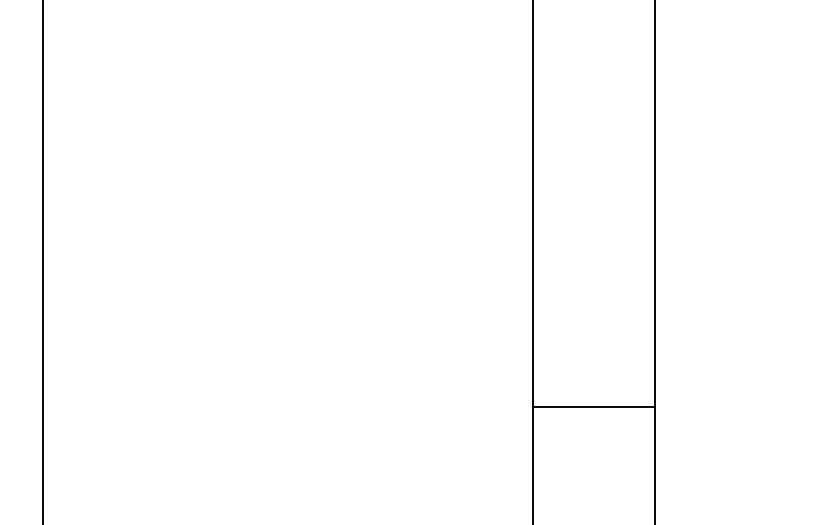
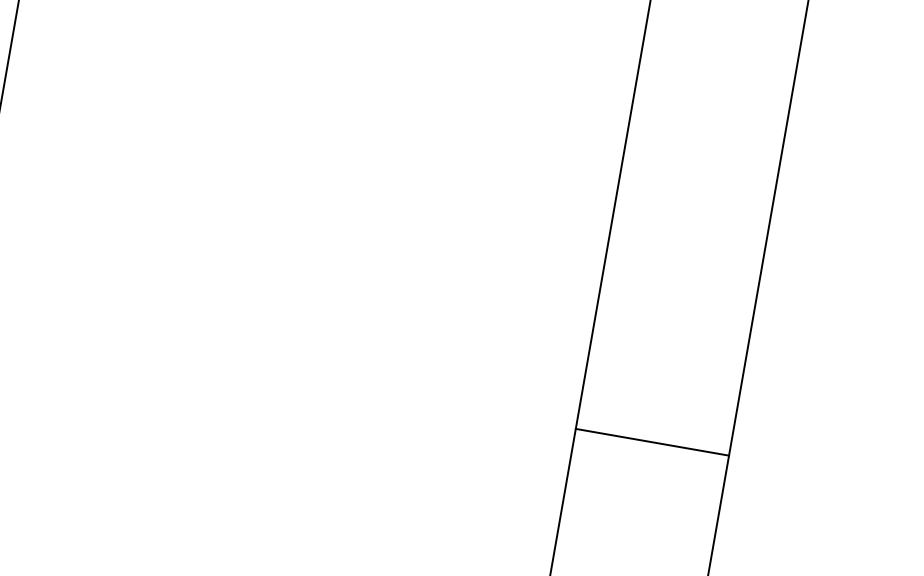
line: (593, 406) -> (652, 441), moved

